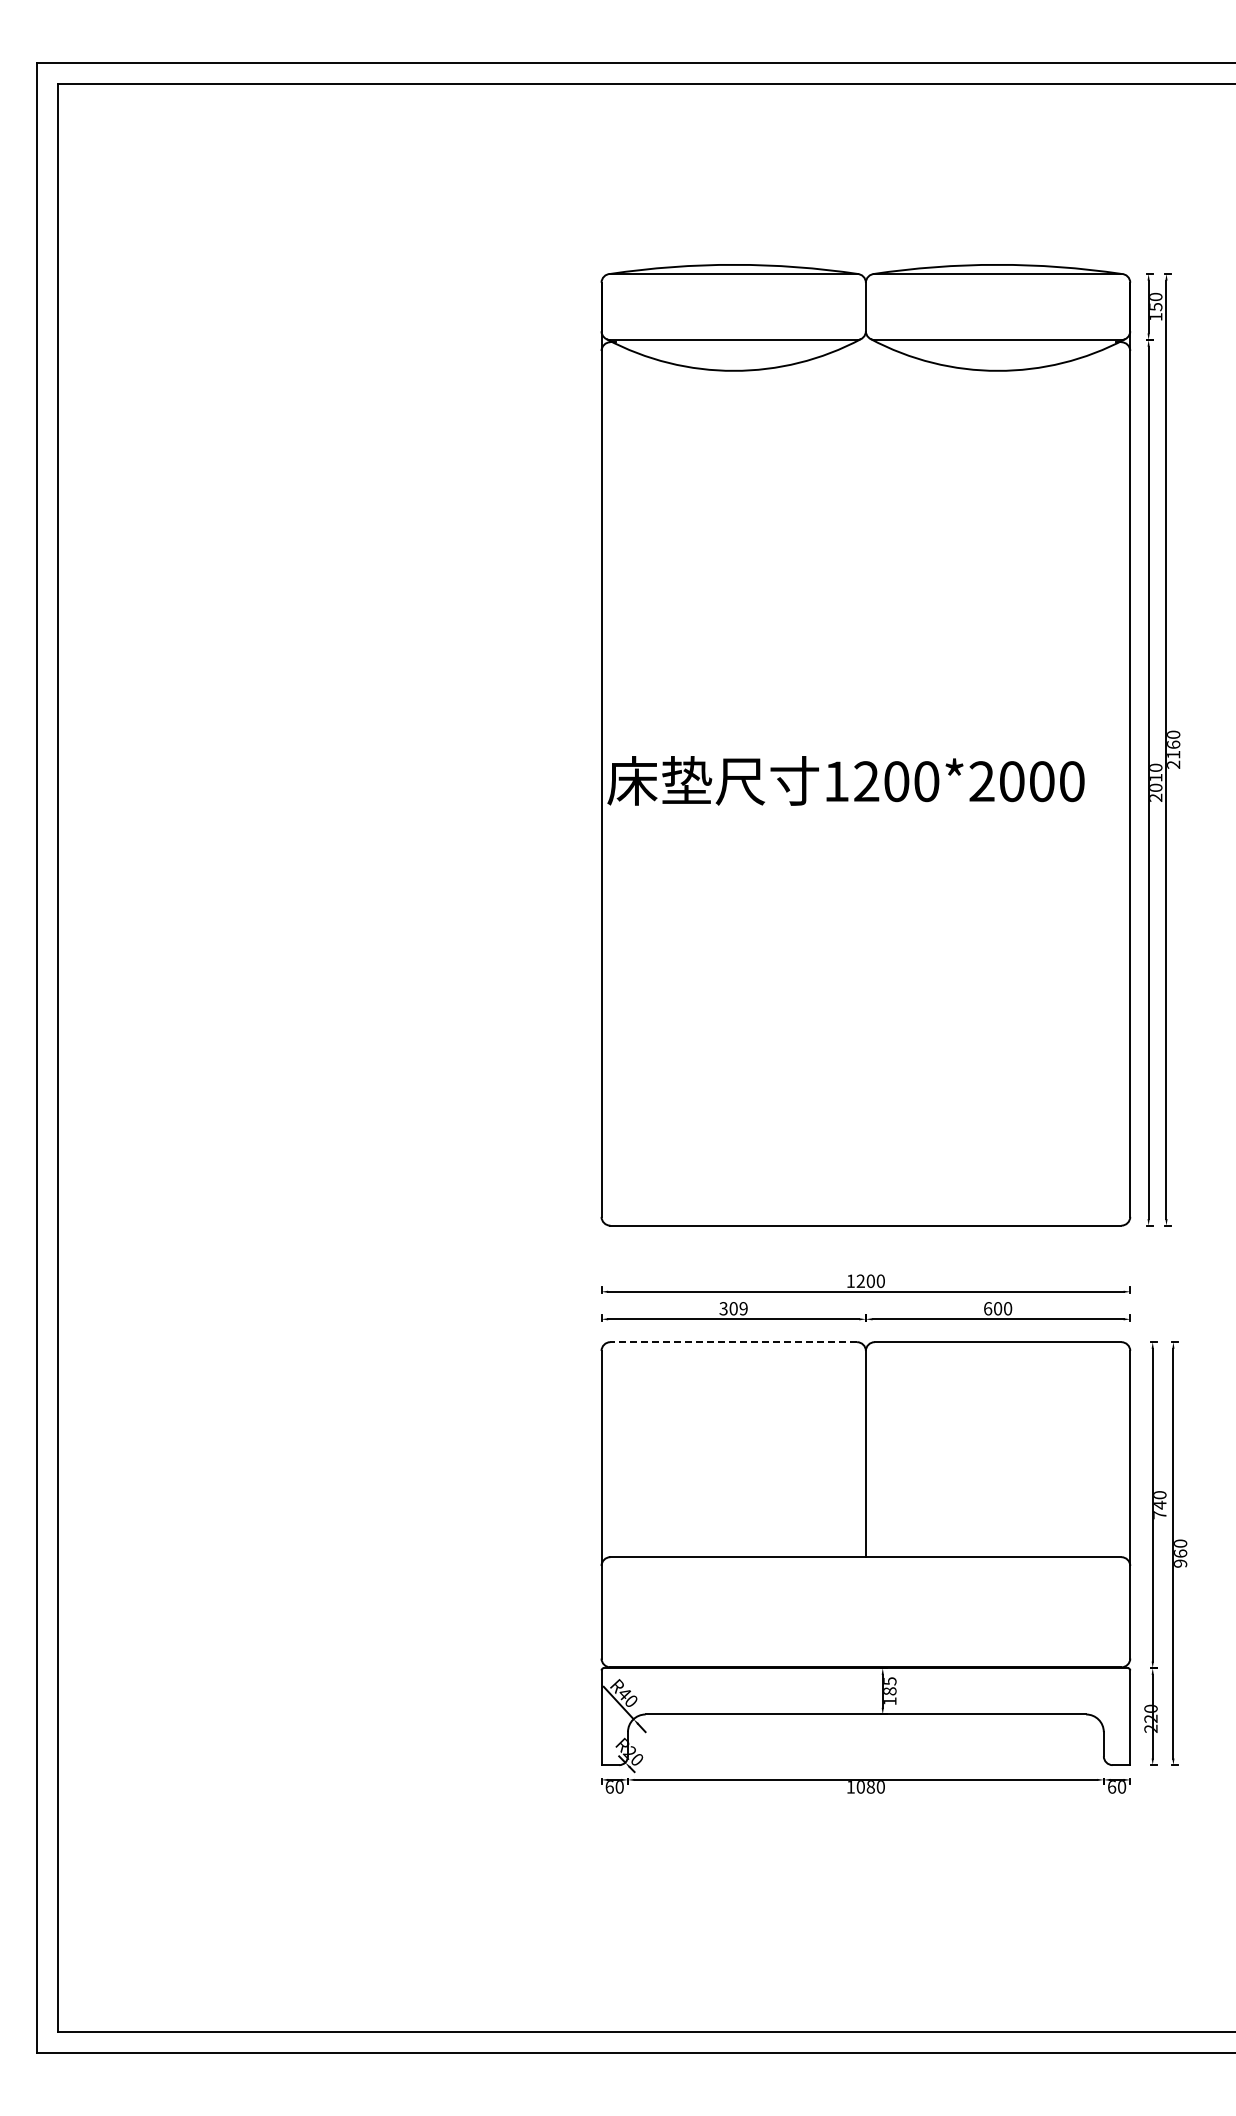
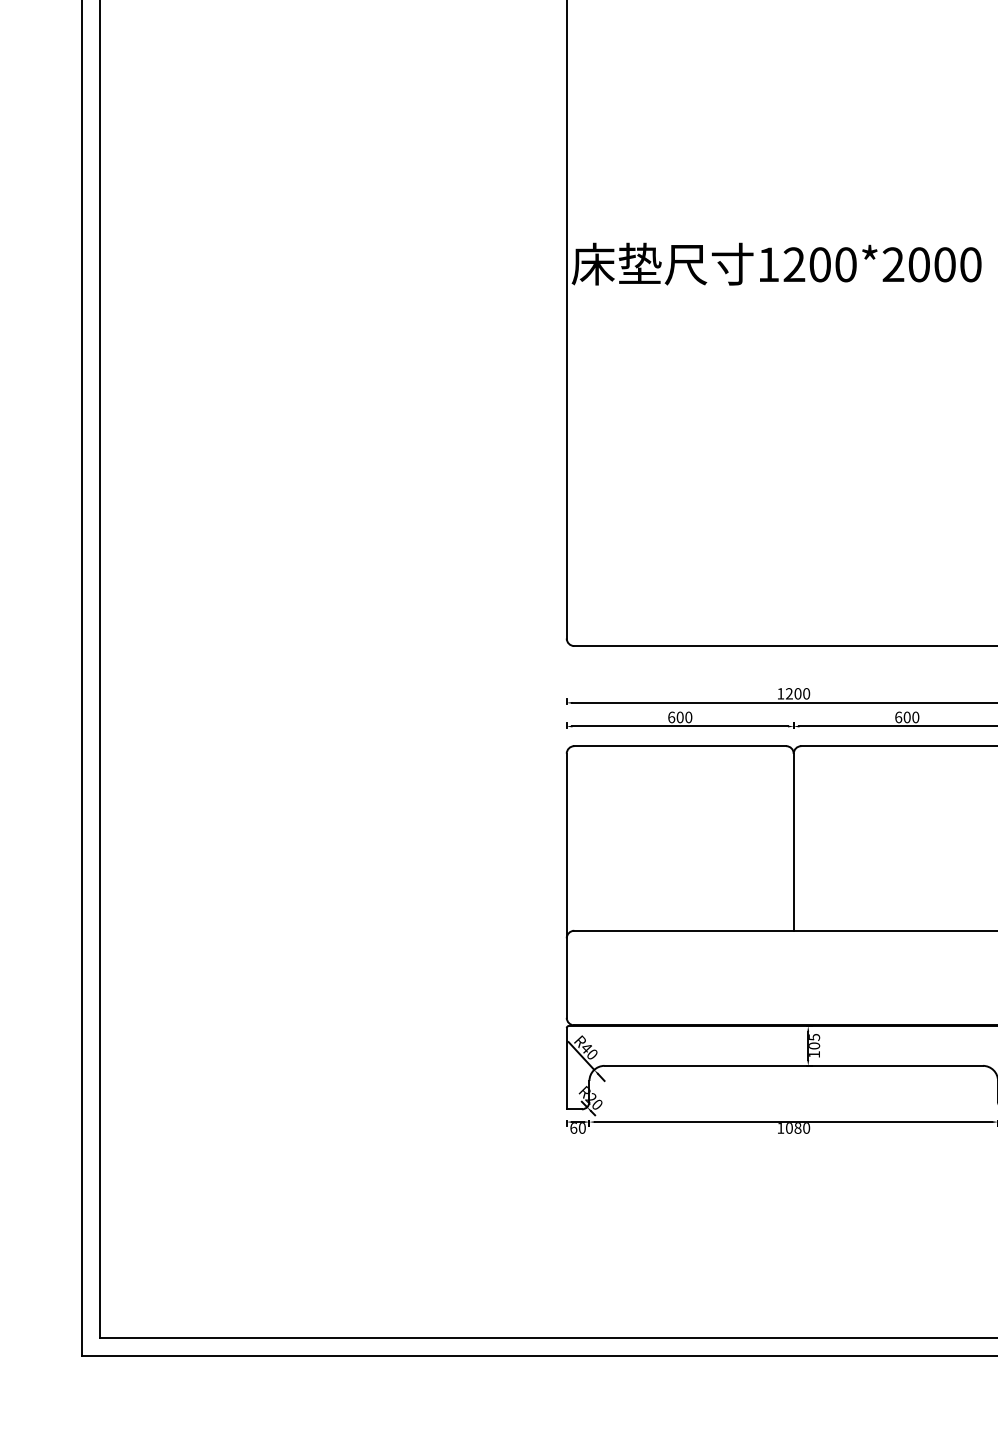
text: (733, 1308) -> (680, 717), 309 -> 600
line: (733, 1342) -> (680, 746), dashed -> solid
text: (890, 1691) -> (814, 1046), 185 -> 105

